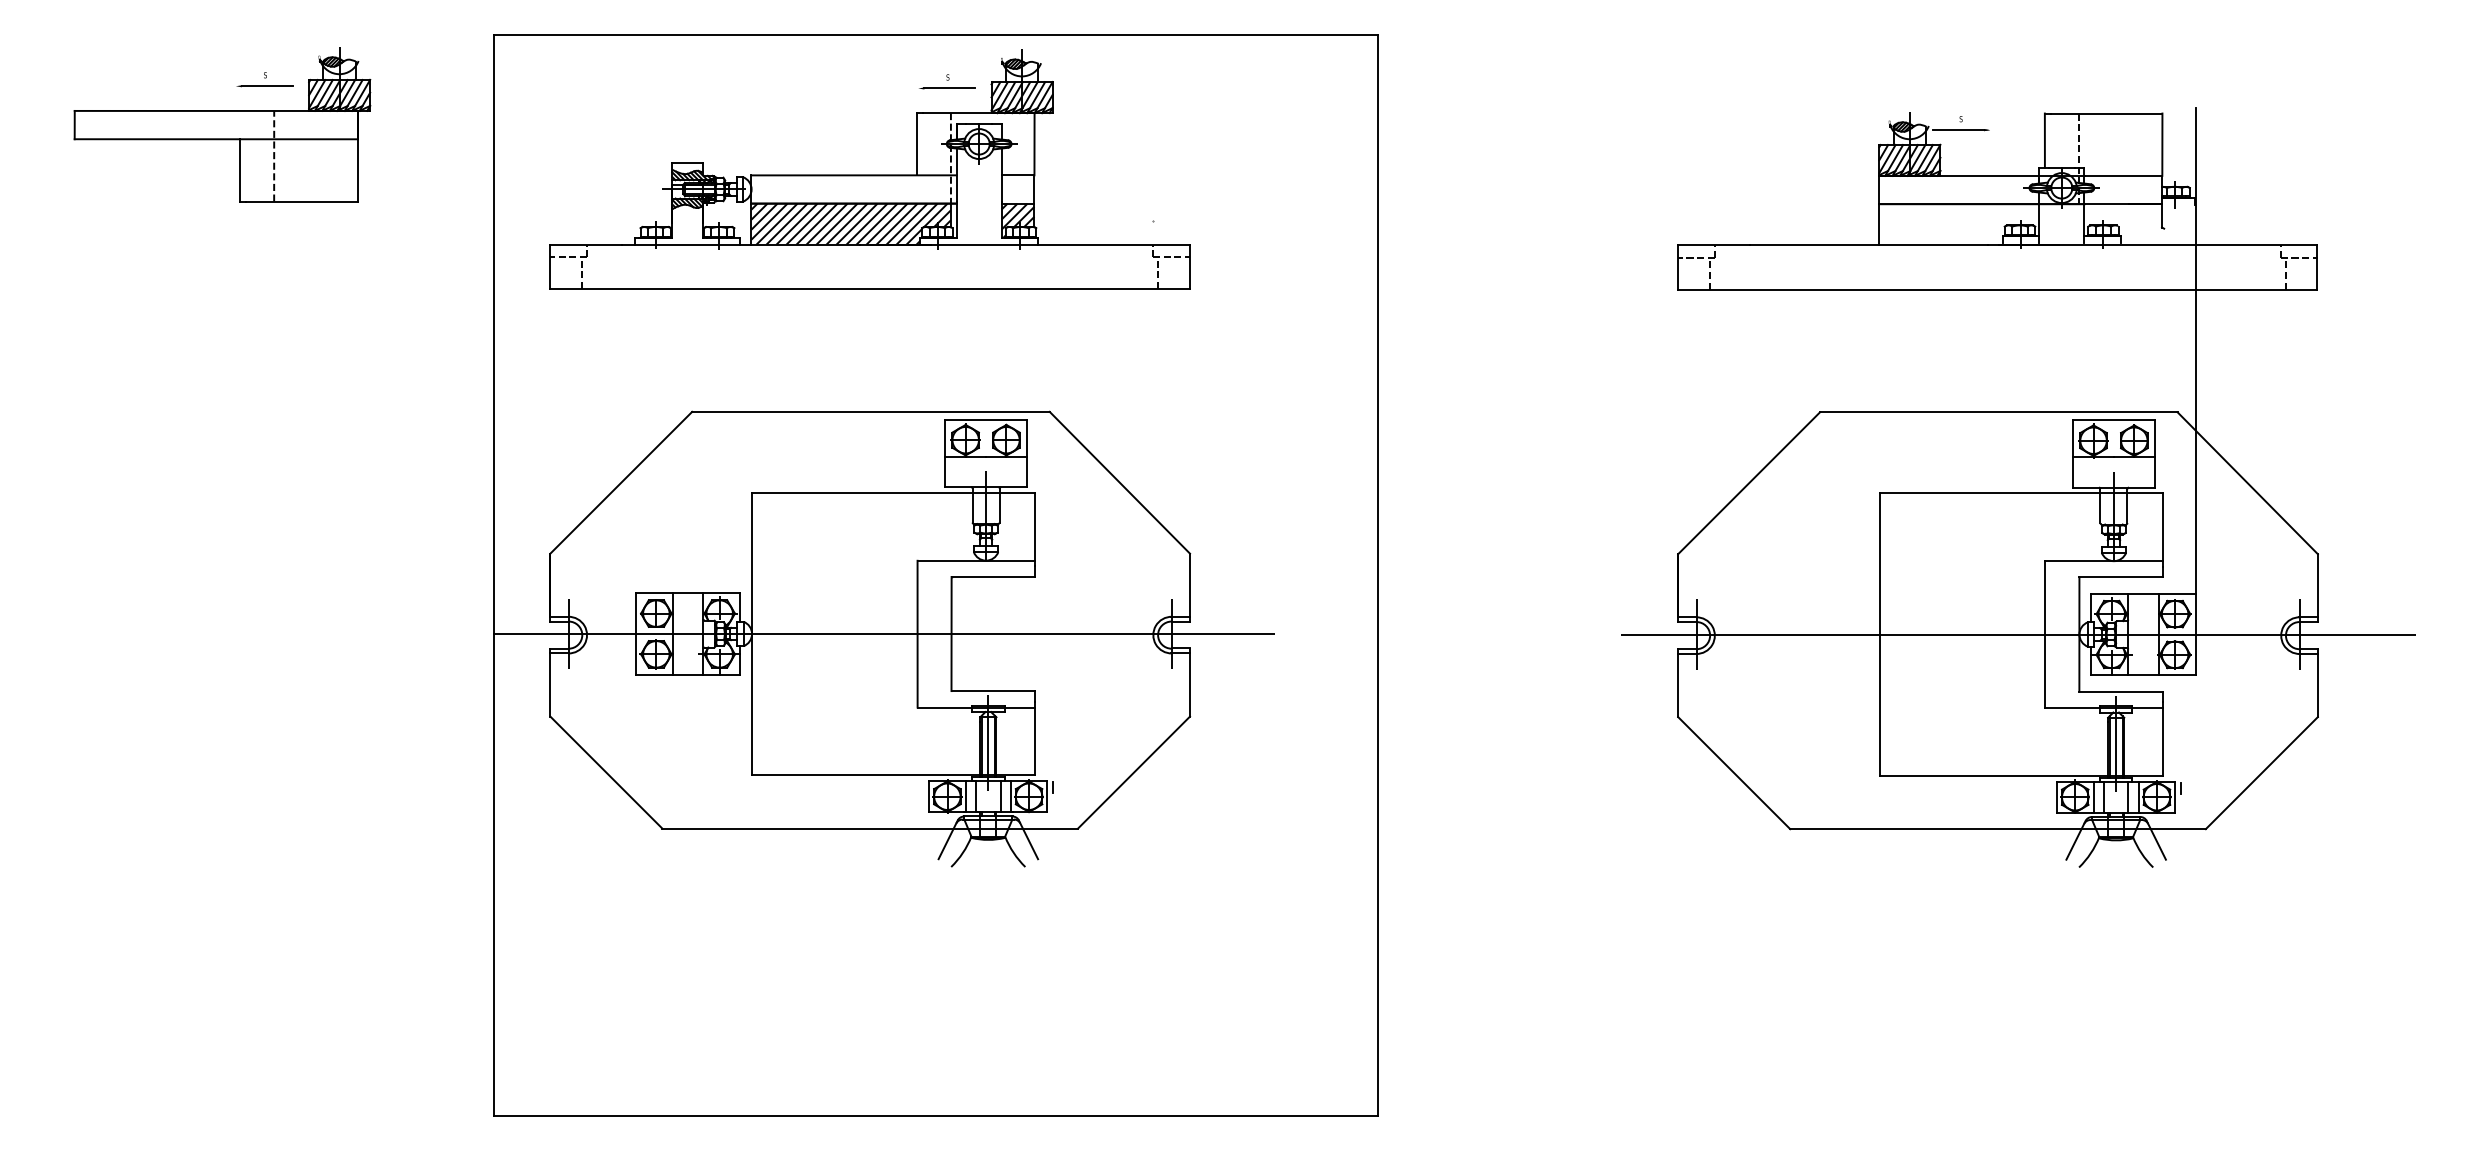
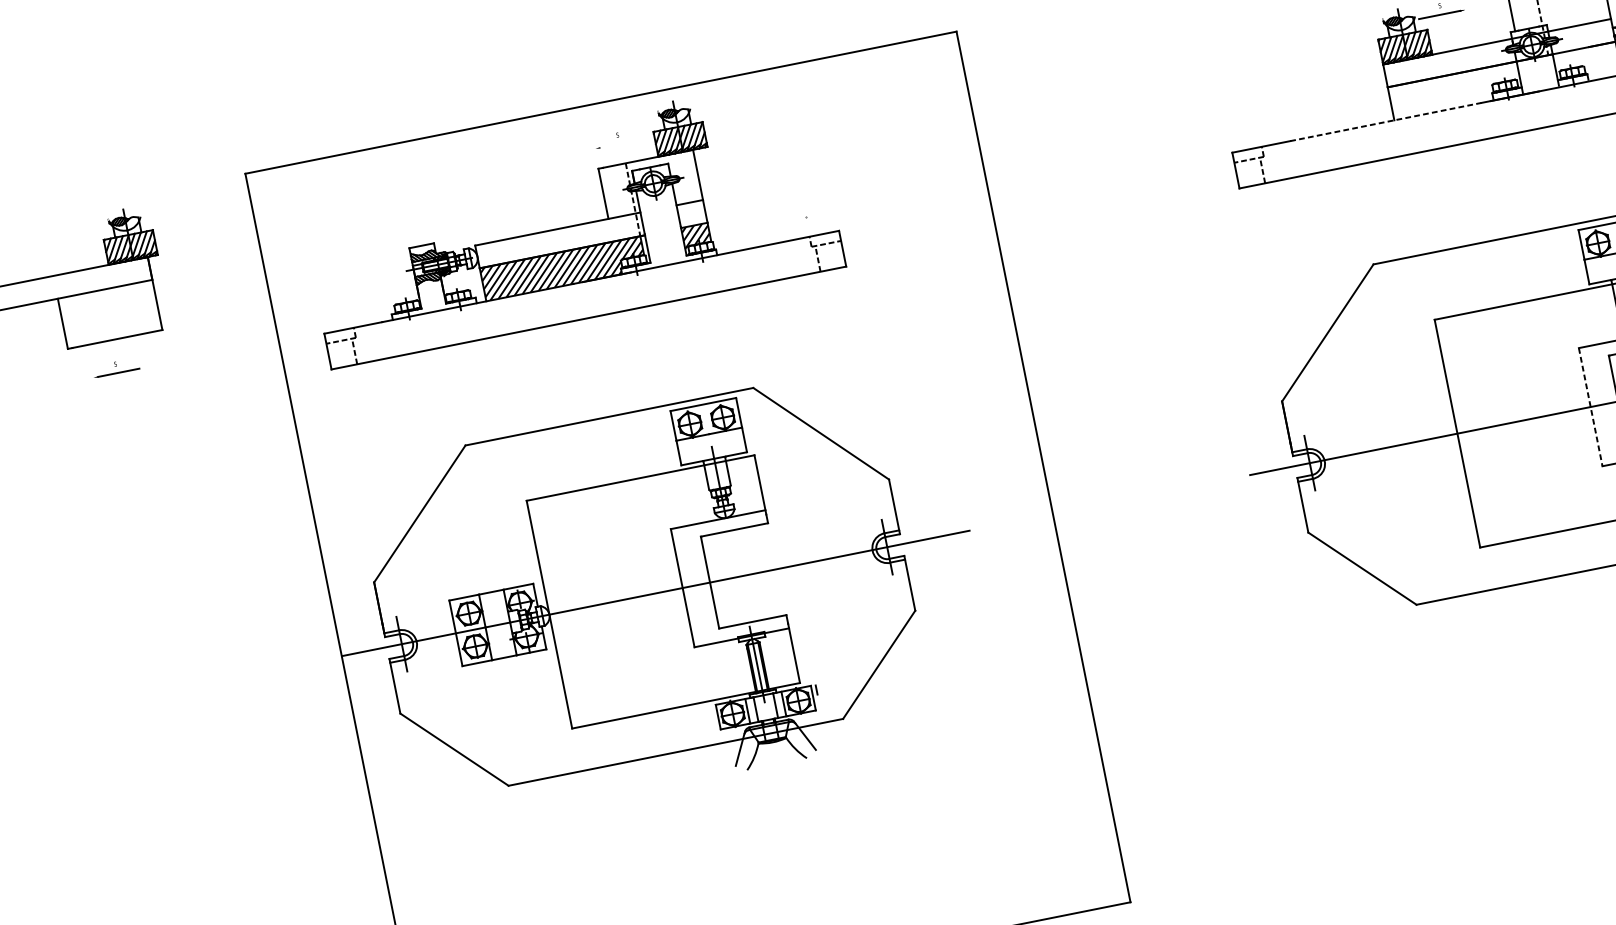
part: (264, 79) -> (115, 367), moved
line: (949, 88) -> (620, 143), removed
line: (274, 156) -> (88, 307), removed
line: (1868, 245) -> (1385, 122), solid -> dashed
line: (2045, 635) -> (1590, 407), solid -> dashed

